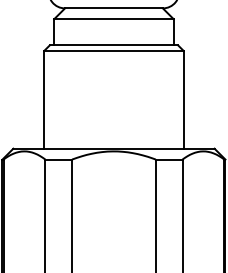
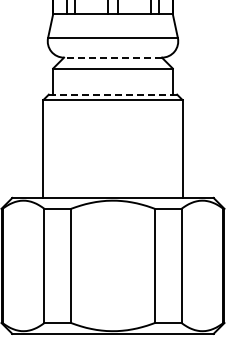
line: (114, 8) -> (113, 57), solid -> dashed
line: (113, 45) -> (112, 94), solid -> dashed

